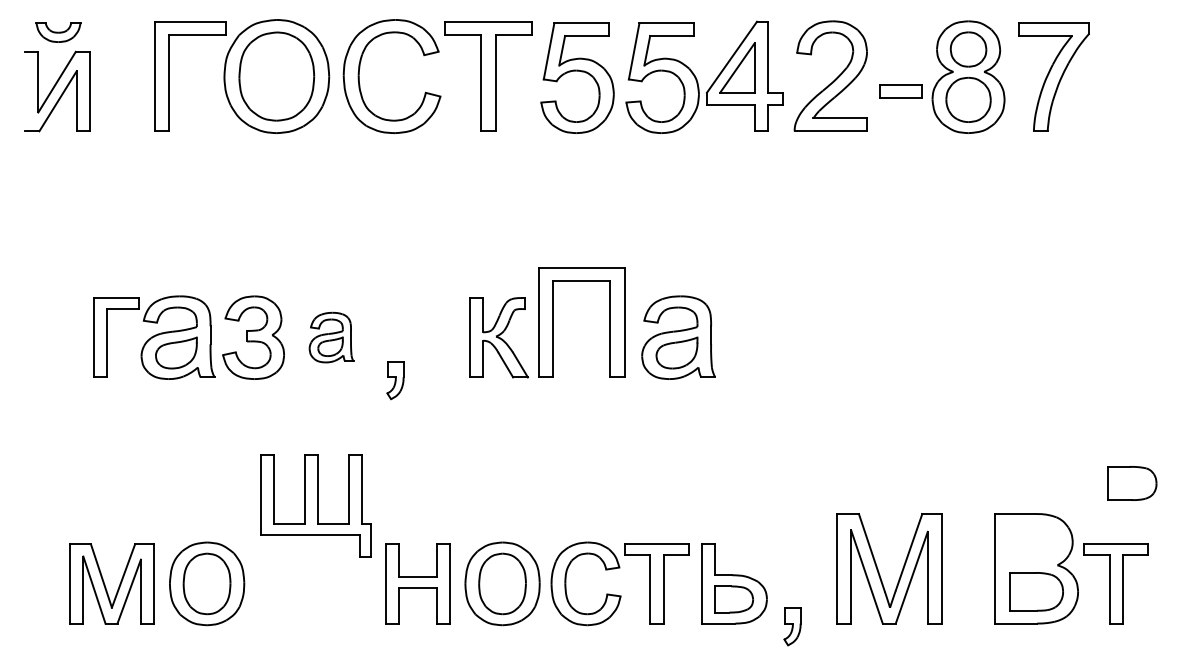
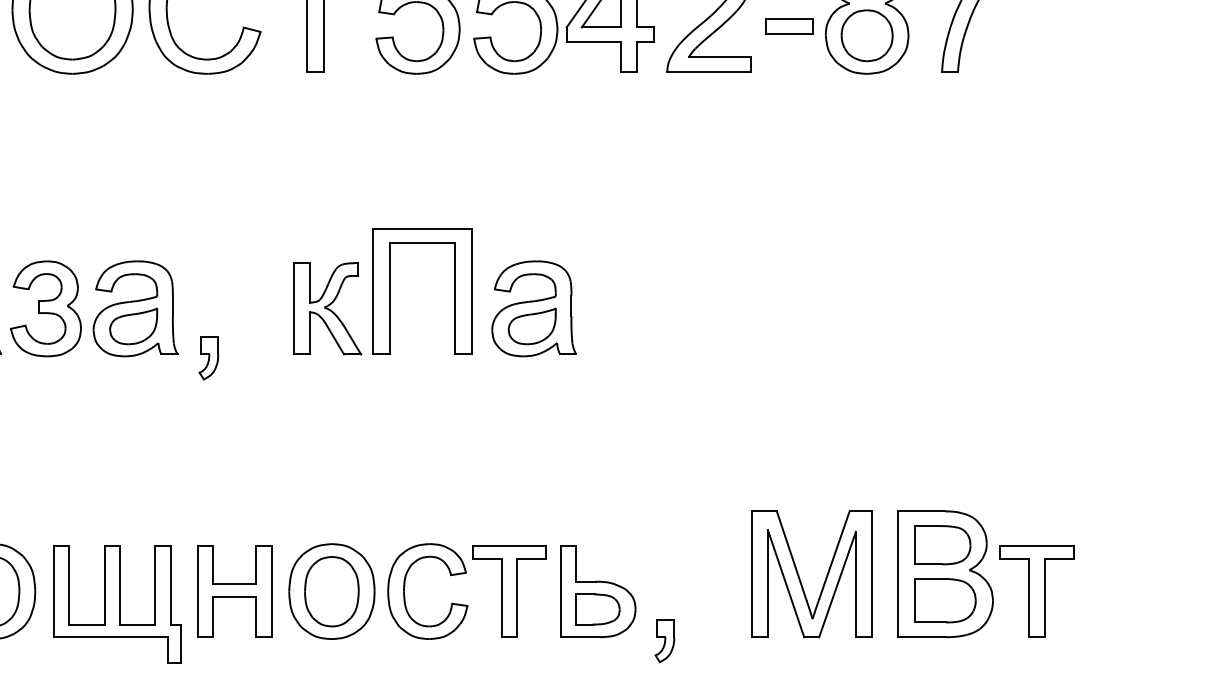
part: (331, 337) -> (135, 308), size x1.67
part: (1132, 483) -> (942, 545), moved
part: (315, 505) -> (117, 603), moved
part: (879, 571) -> (800, 577), moved

